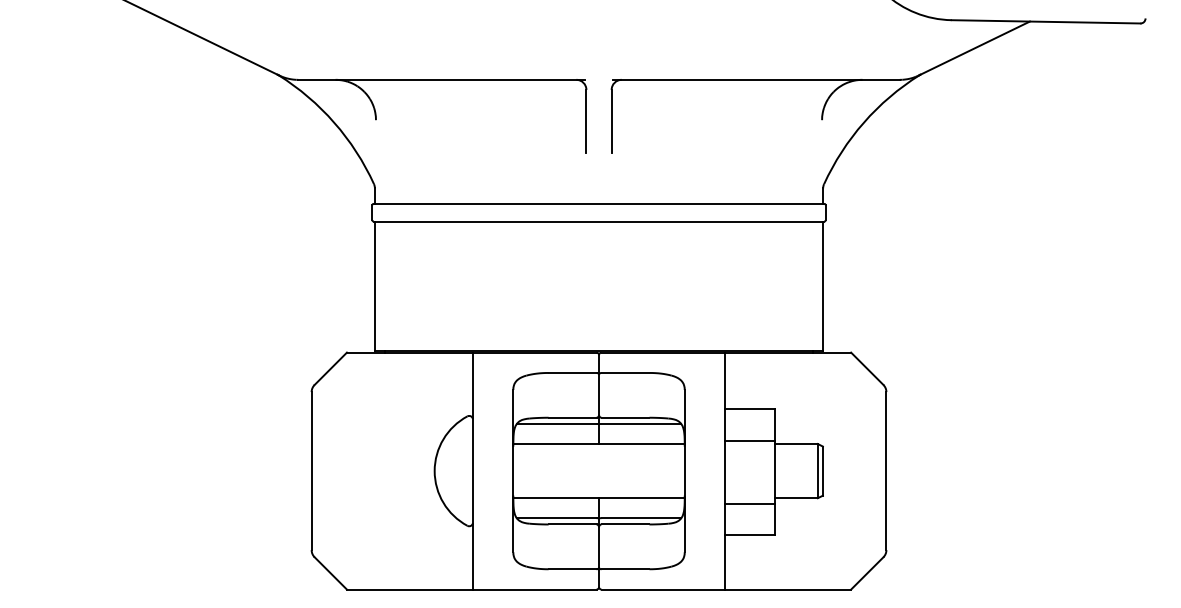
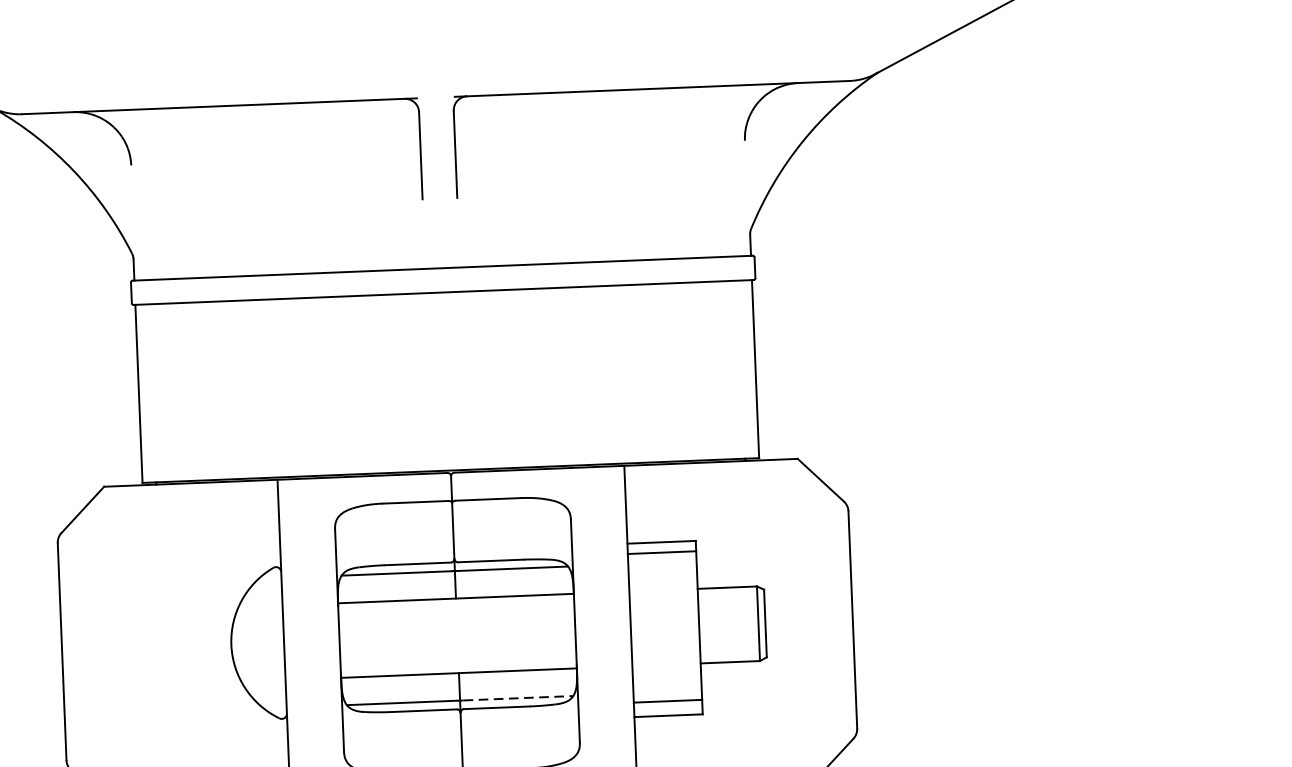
line: (749, 440) -> (661, 552), moved
line: (749, 503) -> (667, 700), moved
line: (641, 518) -> (518, 698), solid -> dashed

